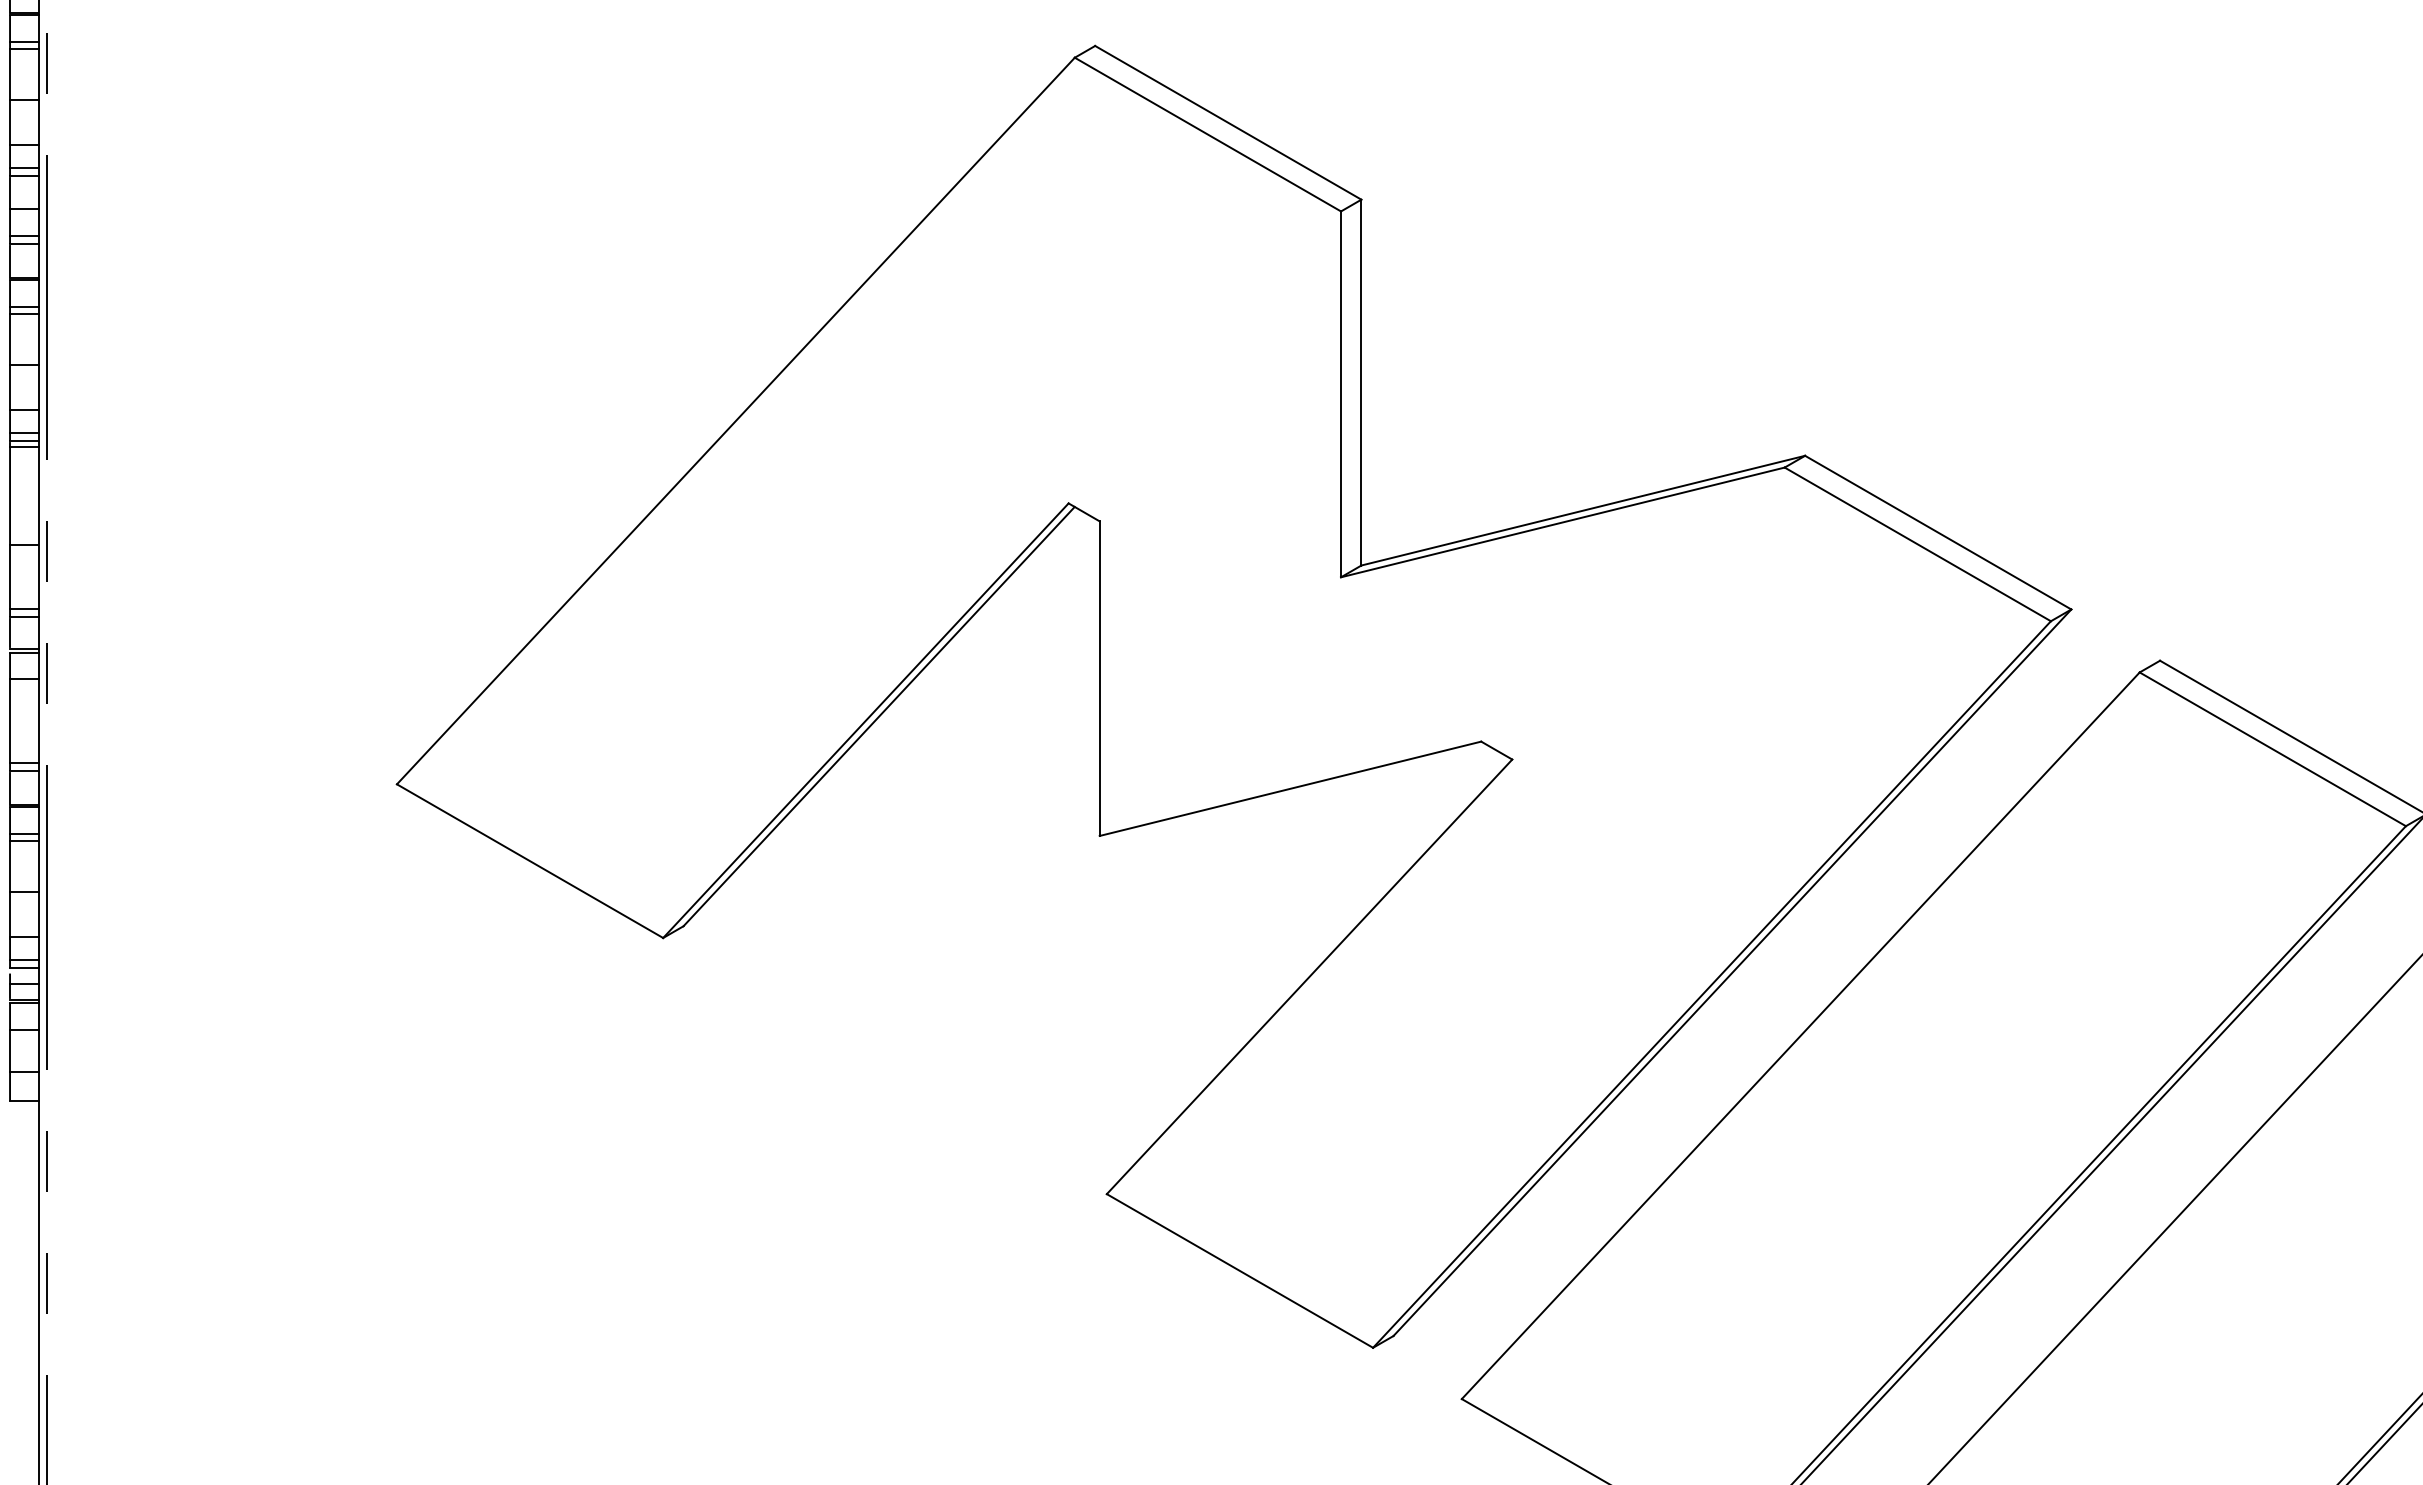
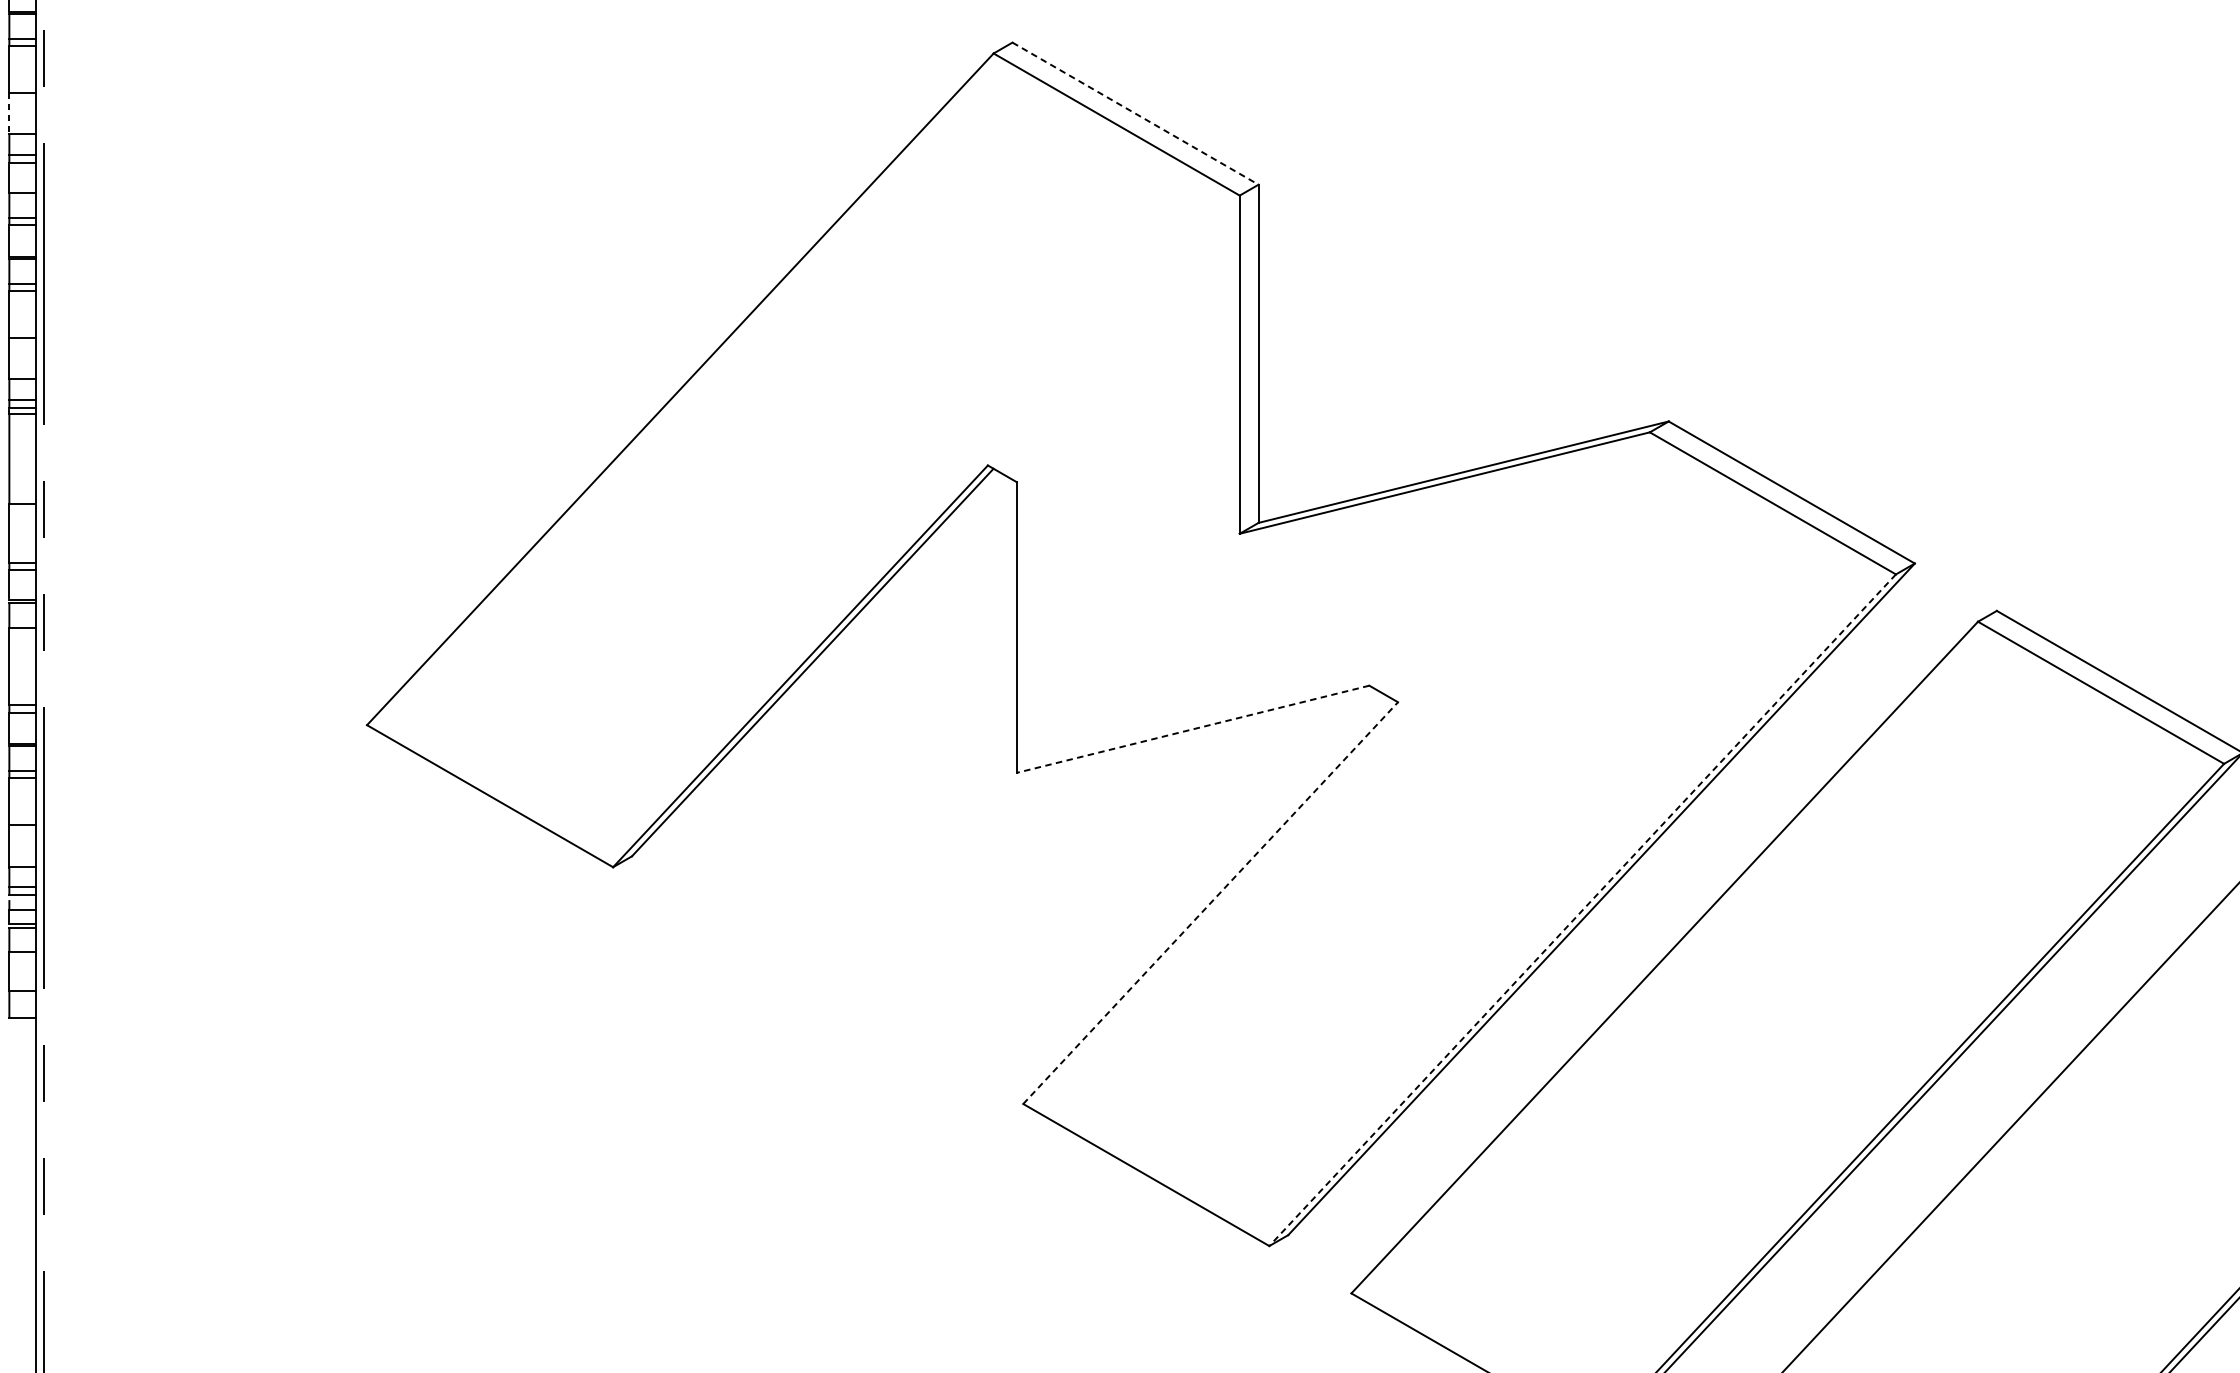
line: (1228, 122) -> (1135, 113), solid -> dashed
line: (10, 123) -> (9, 114), solid -> dashed
line: (1290, 788) -> (1193, 729), solid -> dashed
line: (1309, 976) -> (1210, 902), solid -> dashed
line: (1712, 984) -> (1583, 910), solid -> dashed

